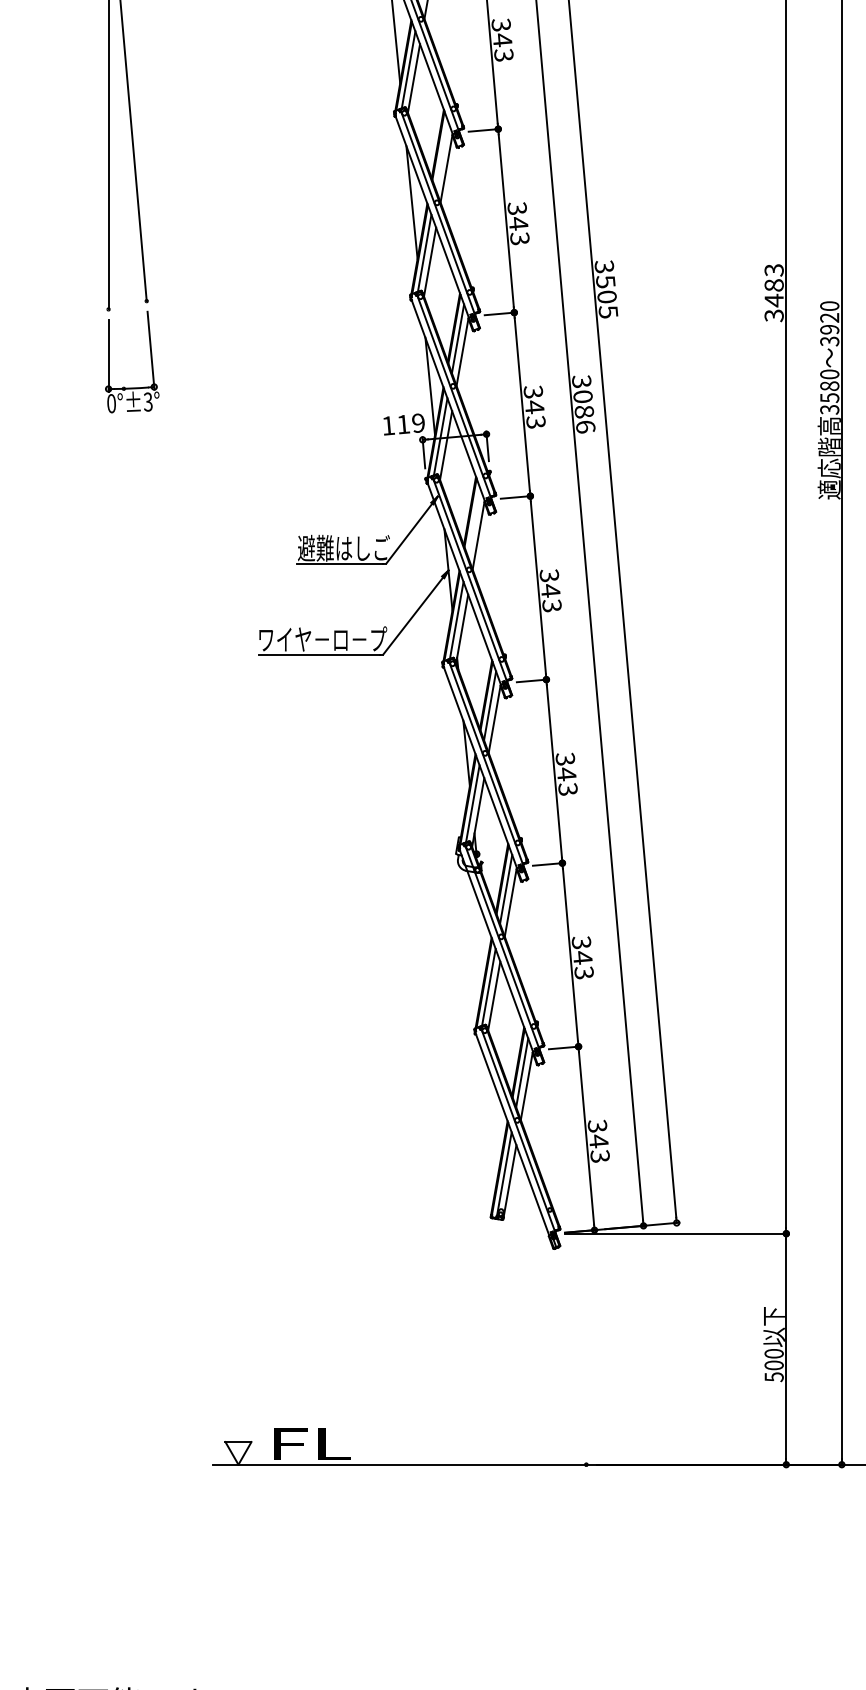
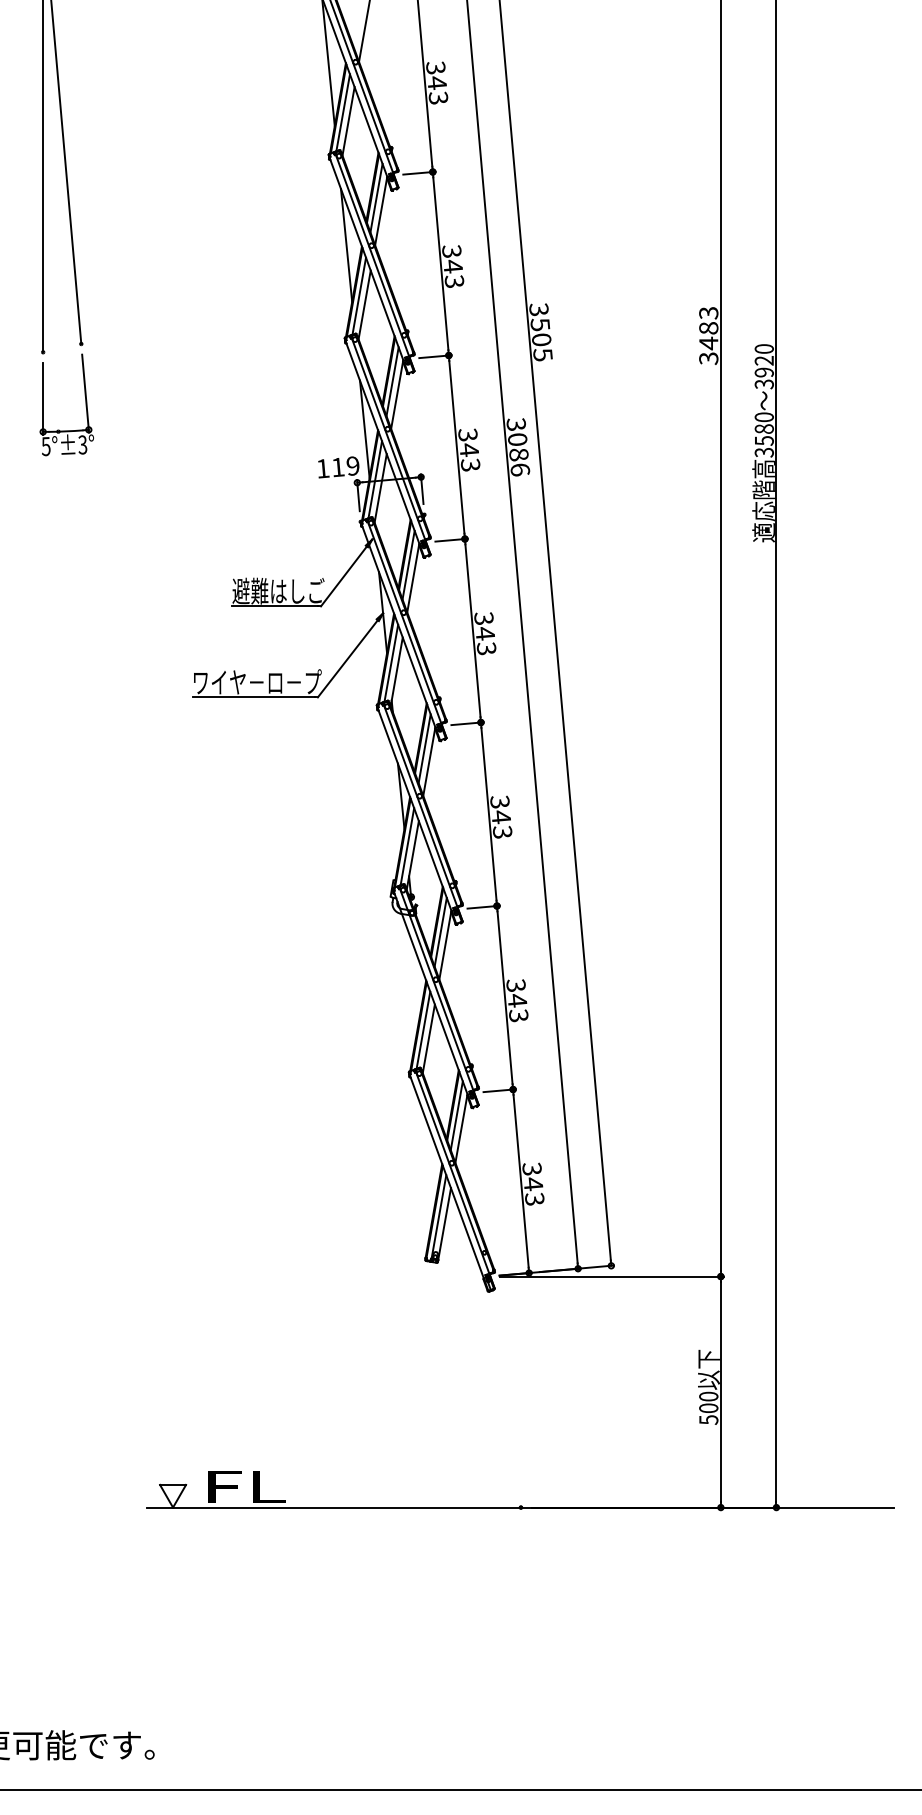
line: (441, 154) -> (376, 197), added
text: (110, 403) -> (45, 446), 0°±3° -> 5°±3°
line: (473, 521) -> (408, 564), added

